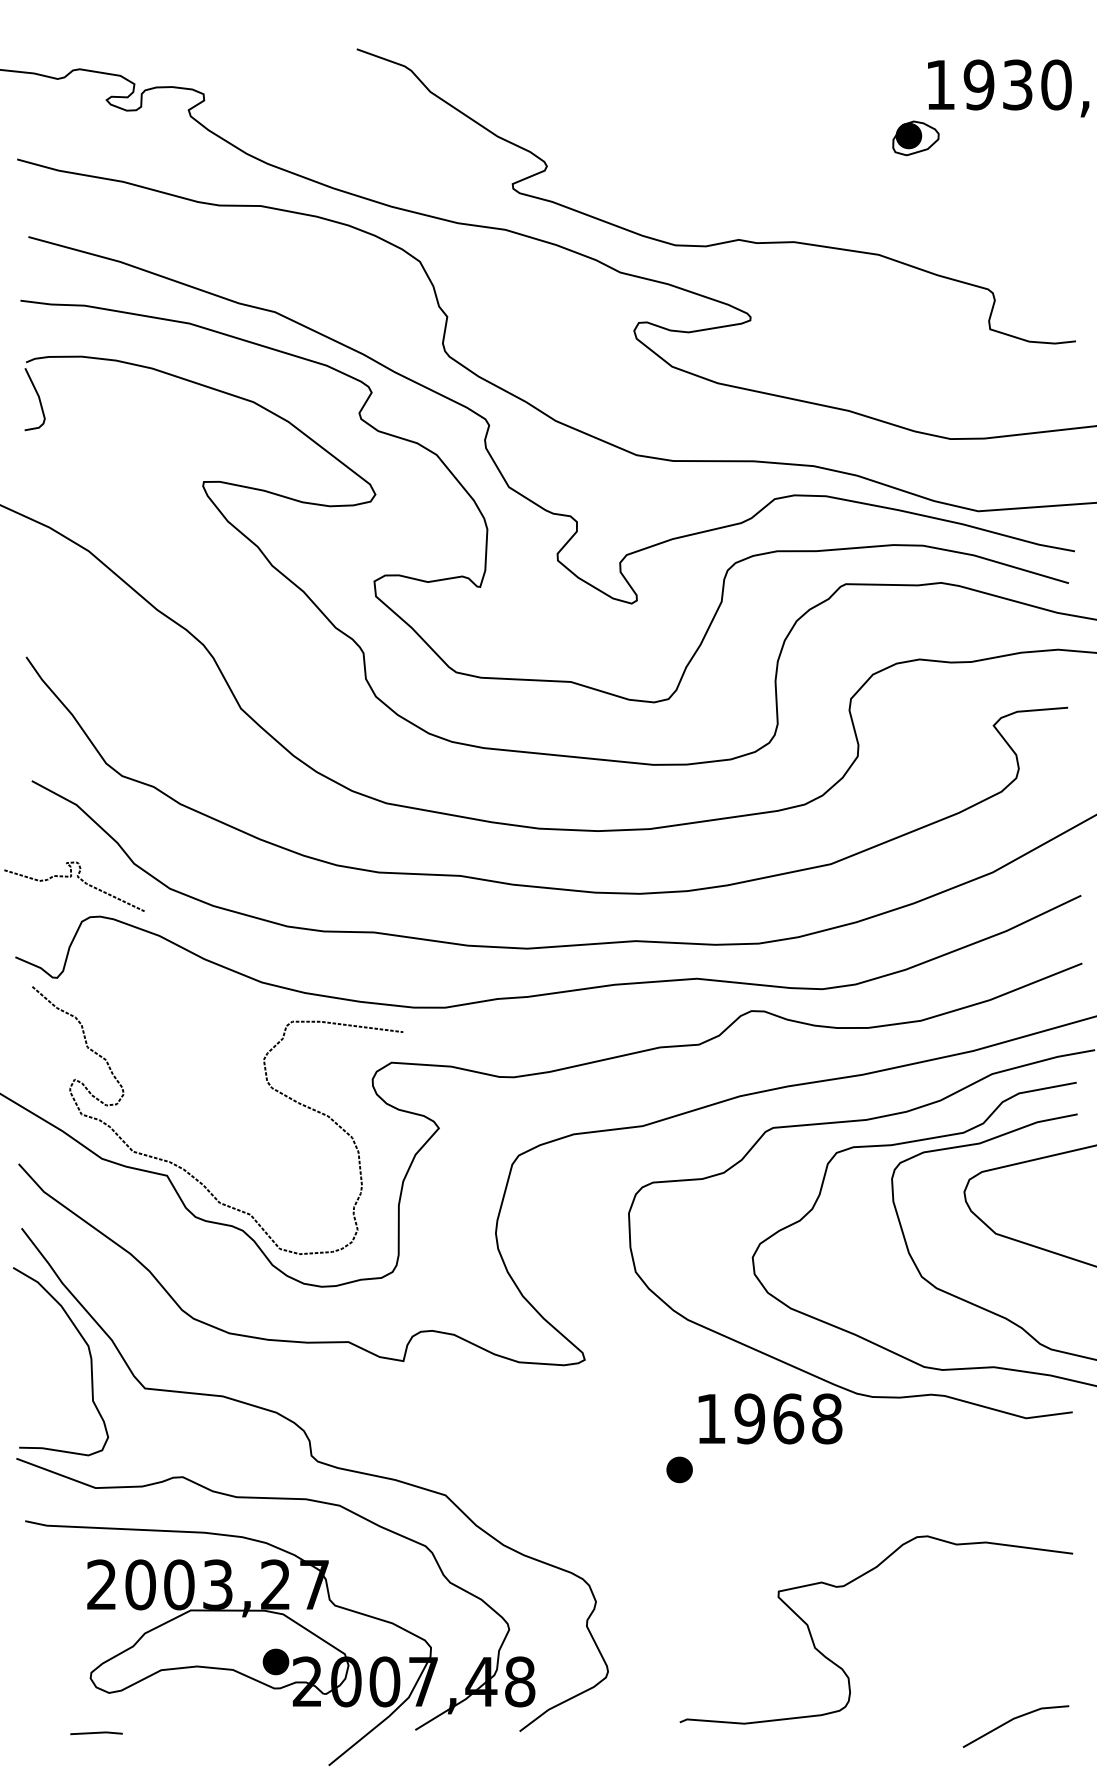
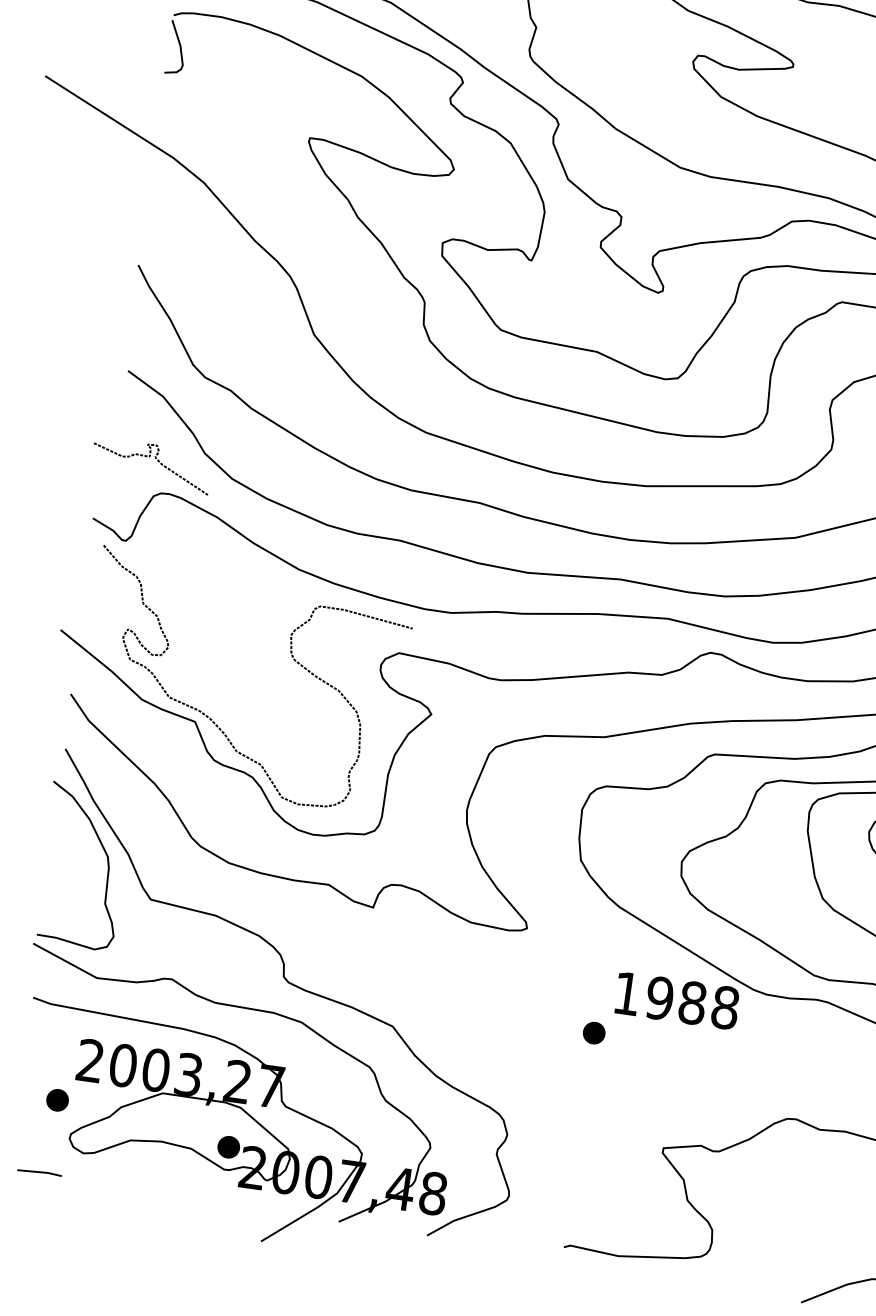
text: (788, 1418) -> (692, 1002), 1968 -> 1988
part: (70, 1635) -> (57, 1100), added
line: (96, 1733) -> (39, 1172), moved

